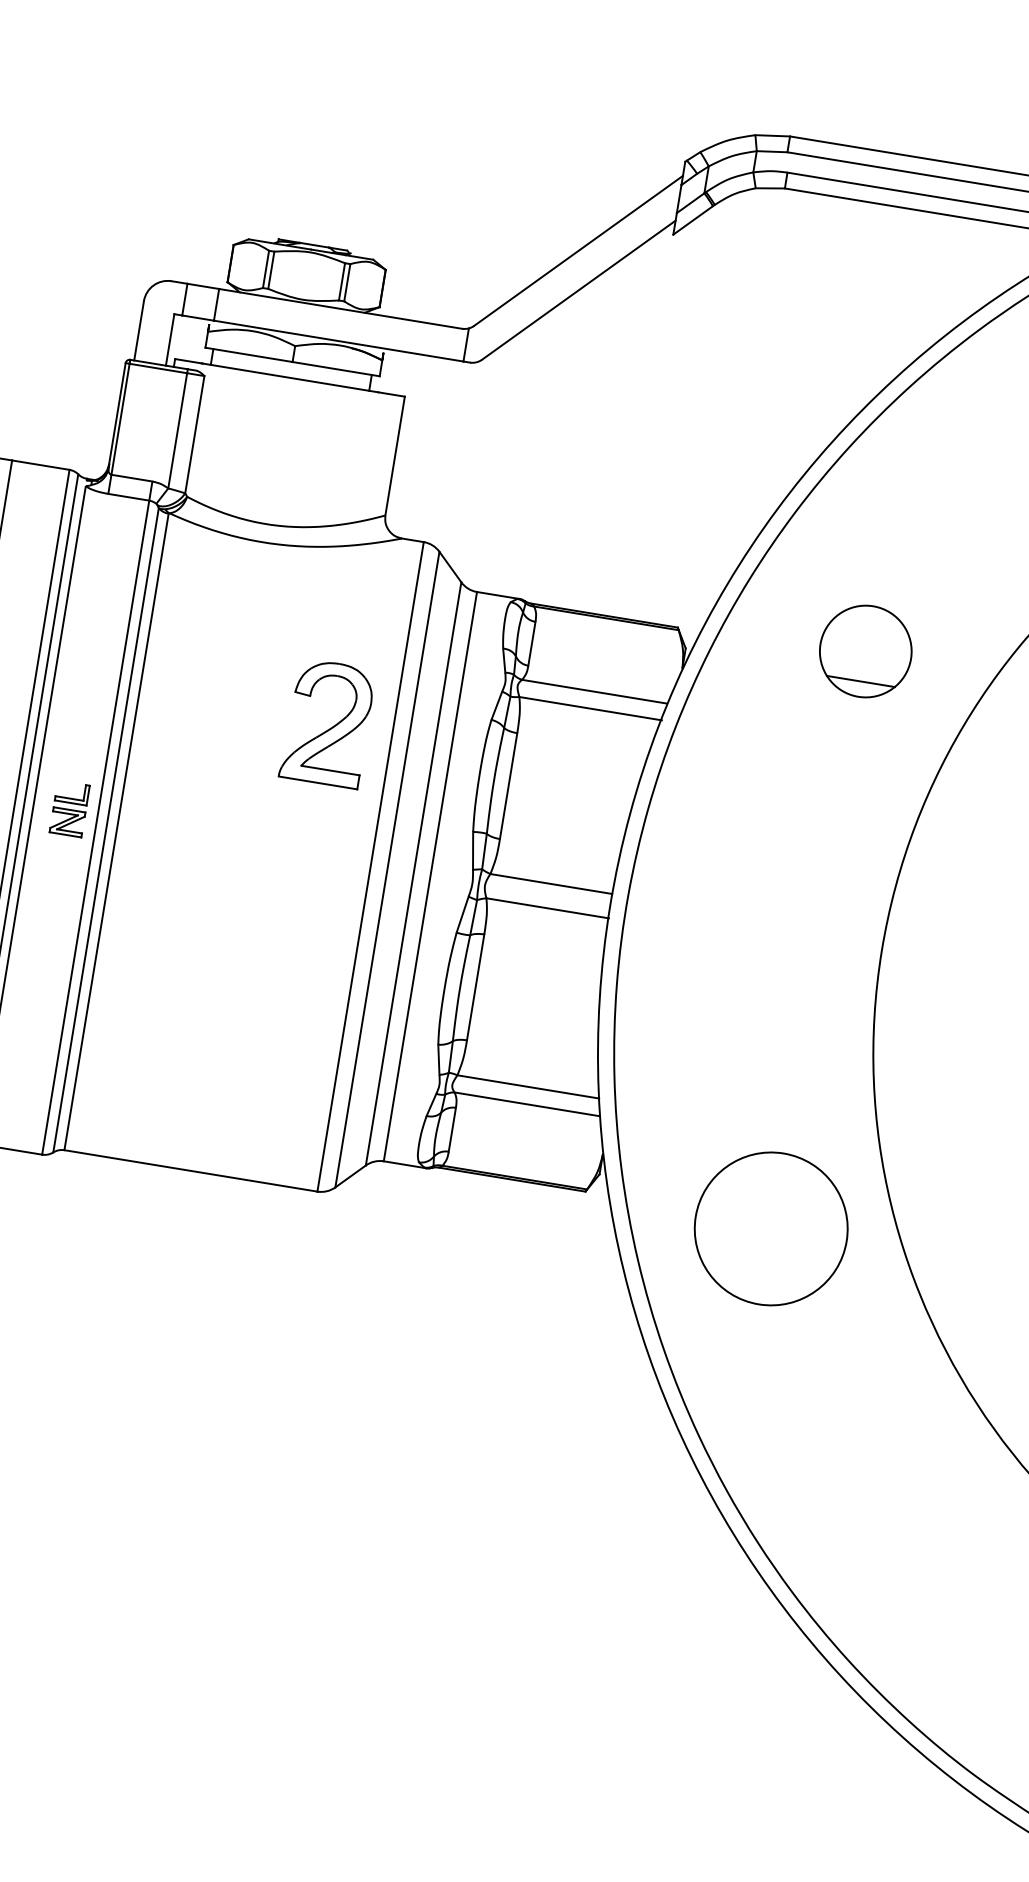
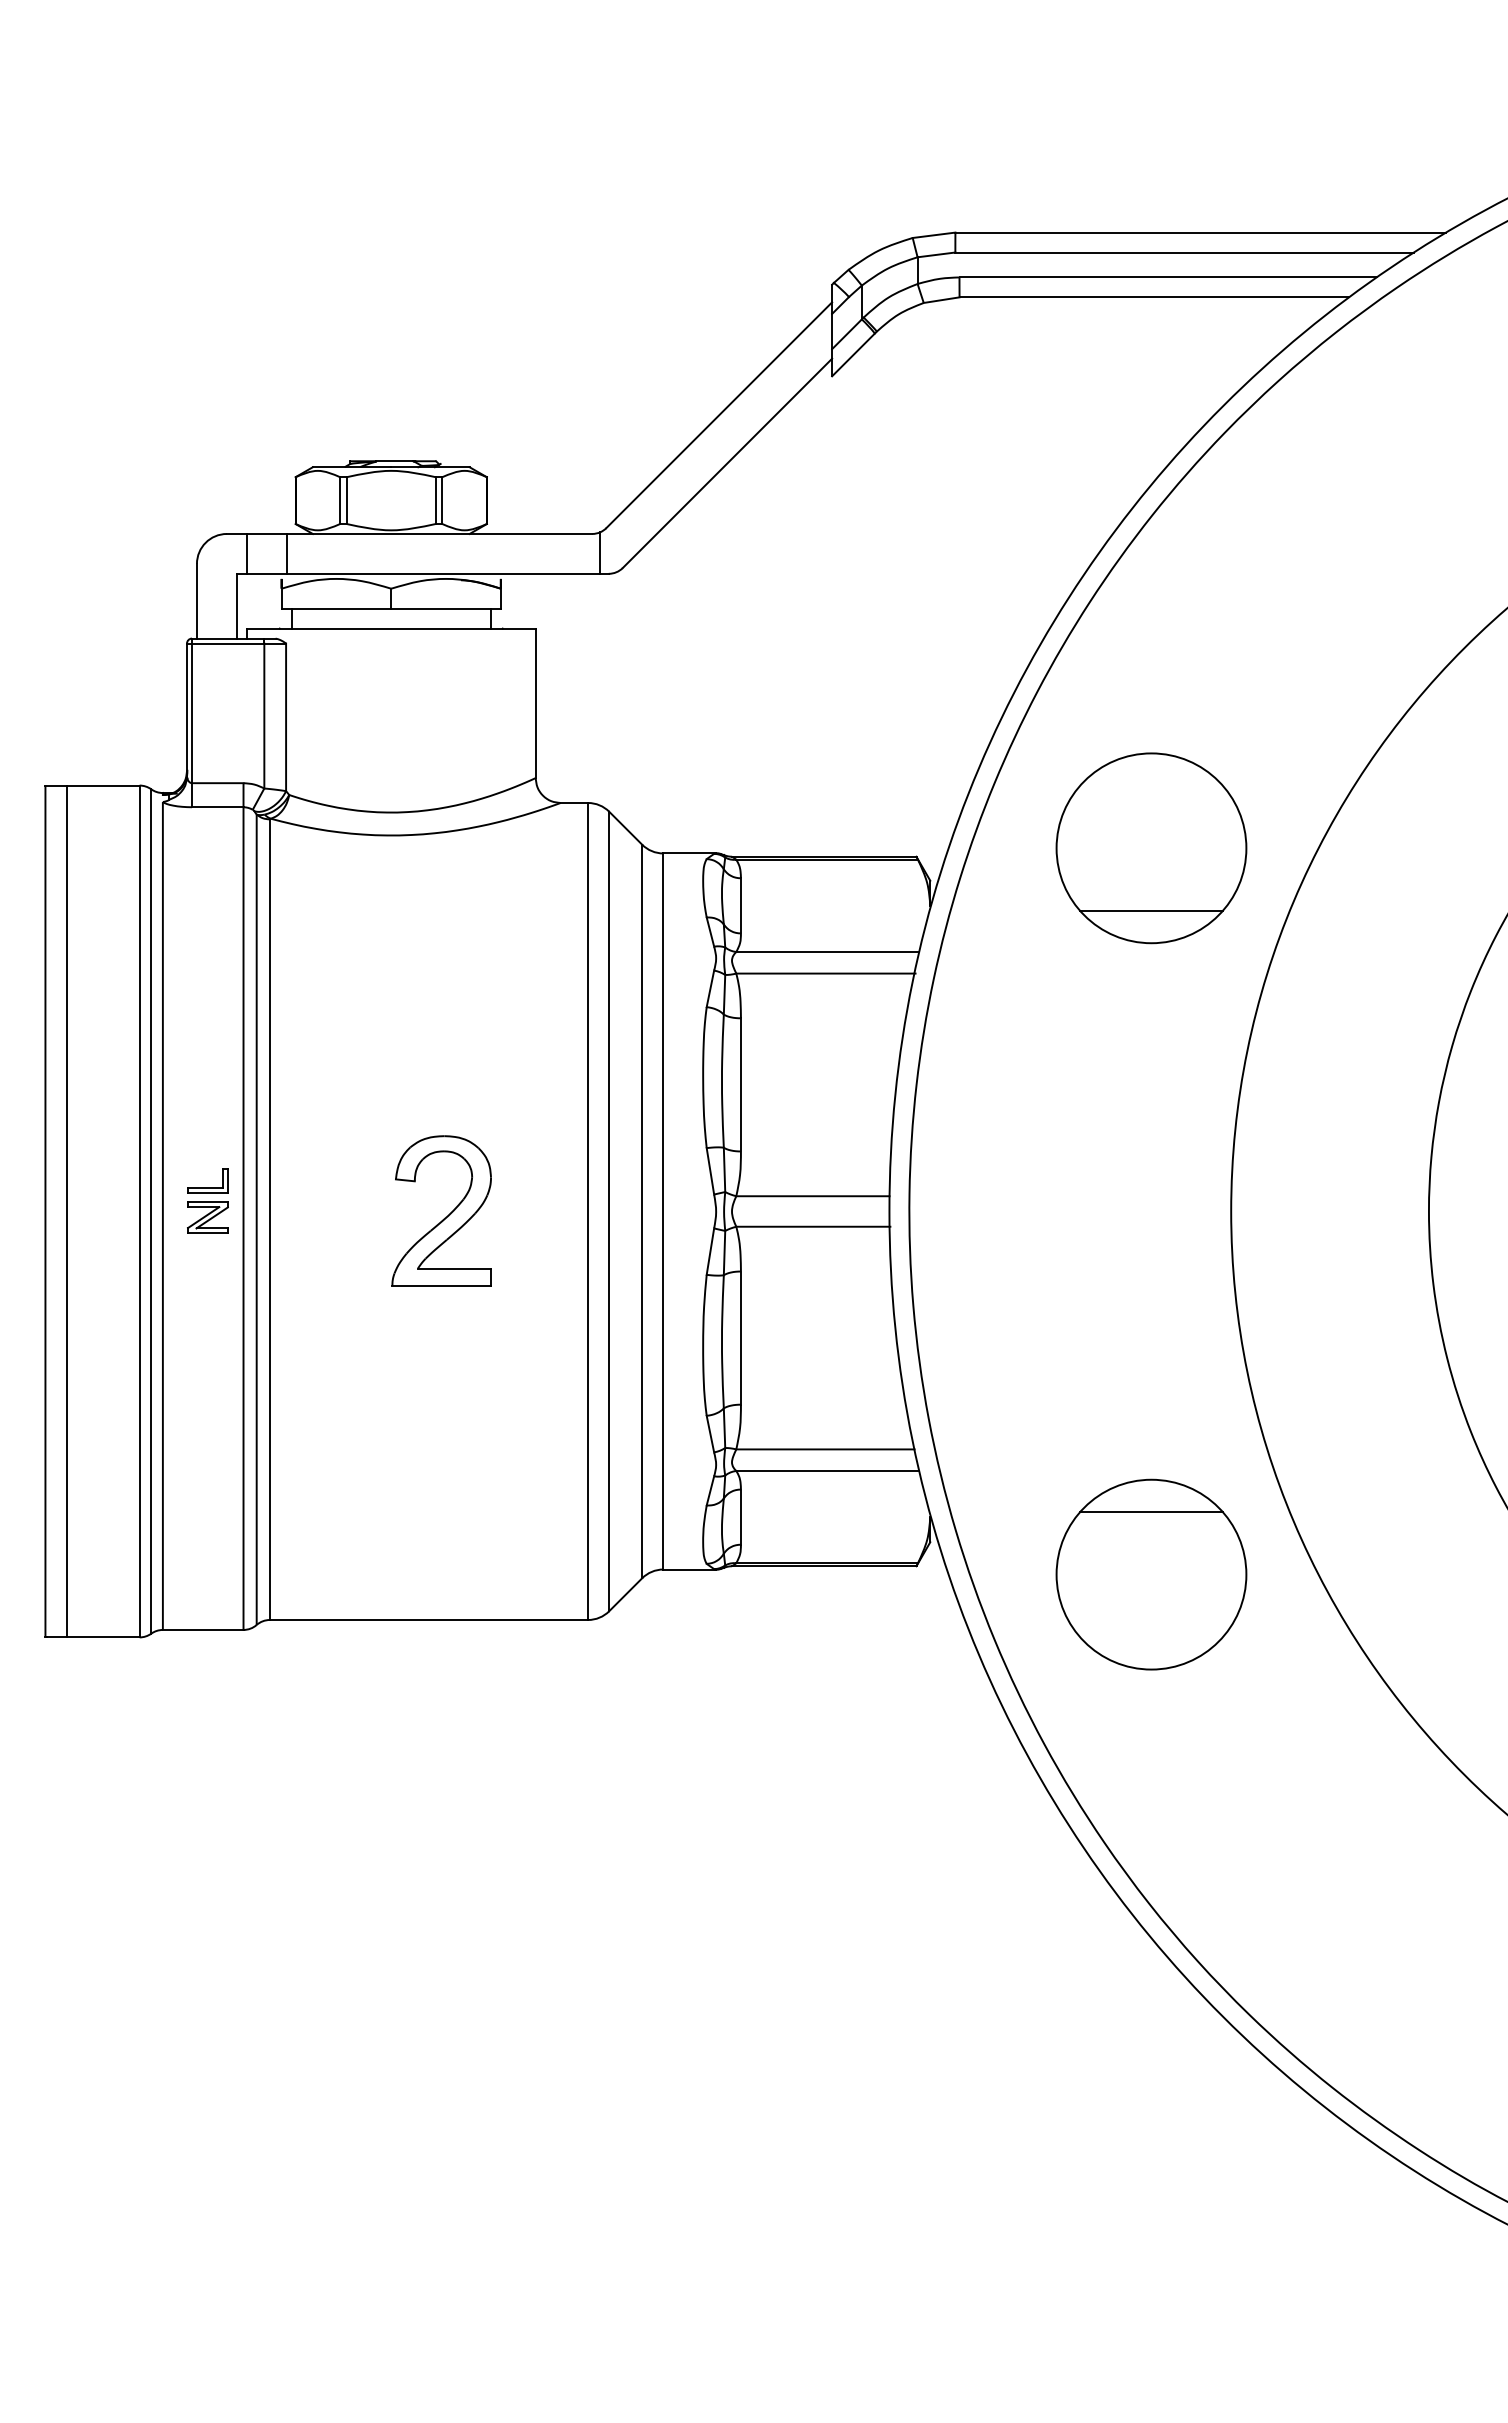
part: (865, 651) -> (1151, 848), size x1.67
part: (329, 728) -> (444, 1217), moved
line: (779, 1178) -> (1151, 1511), added

